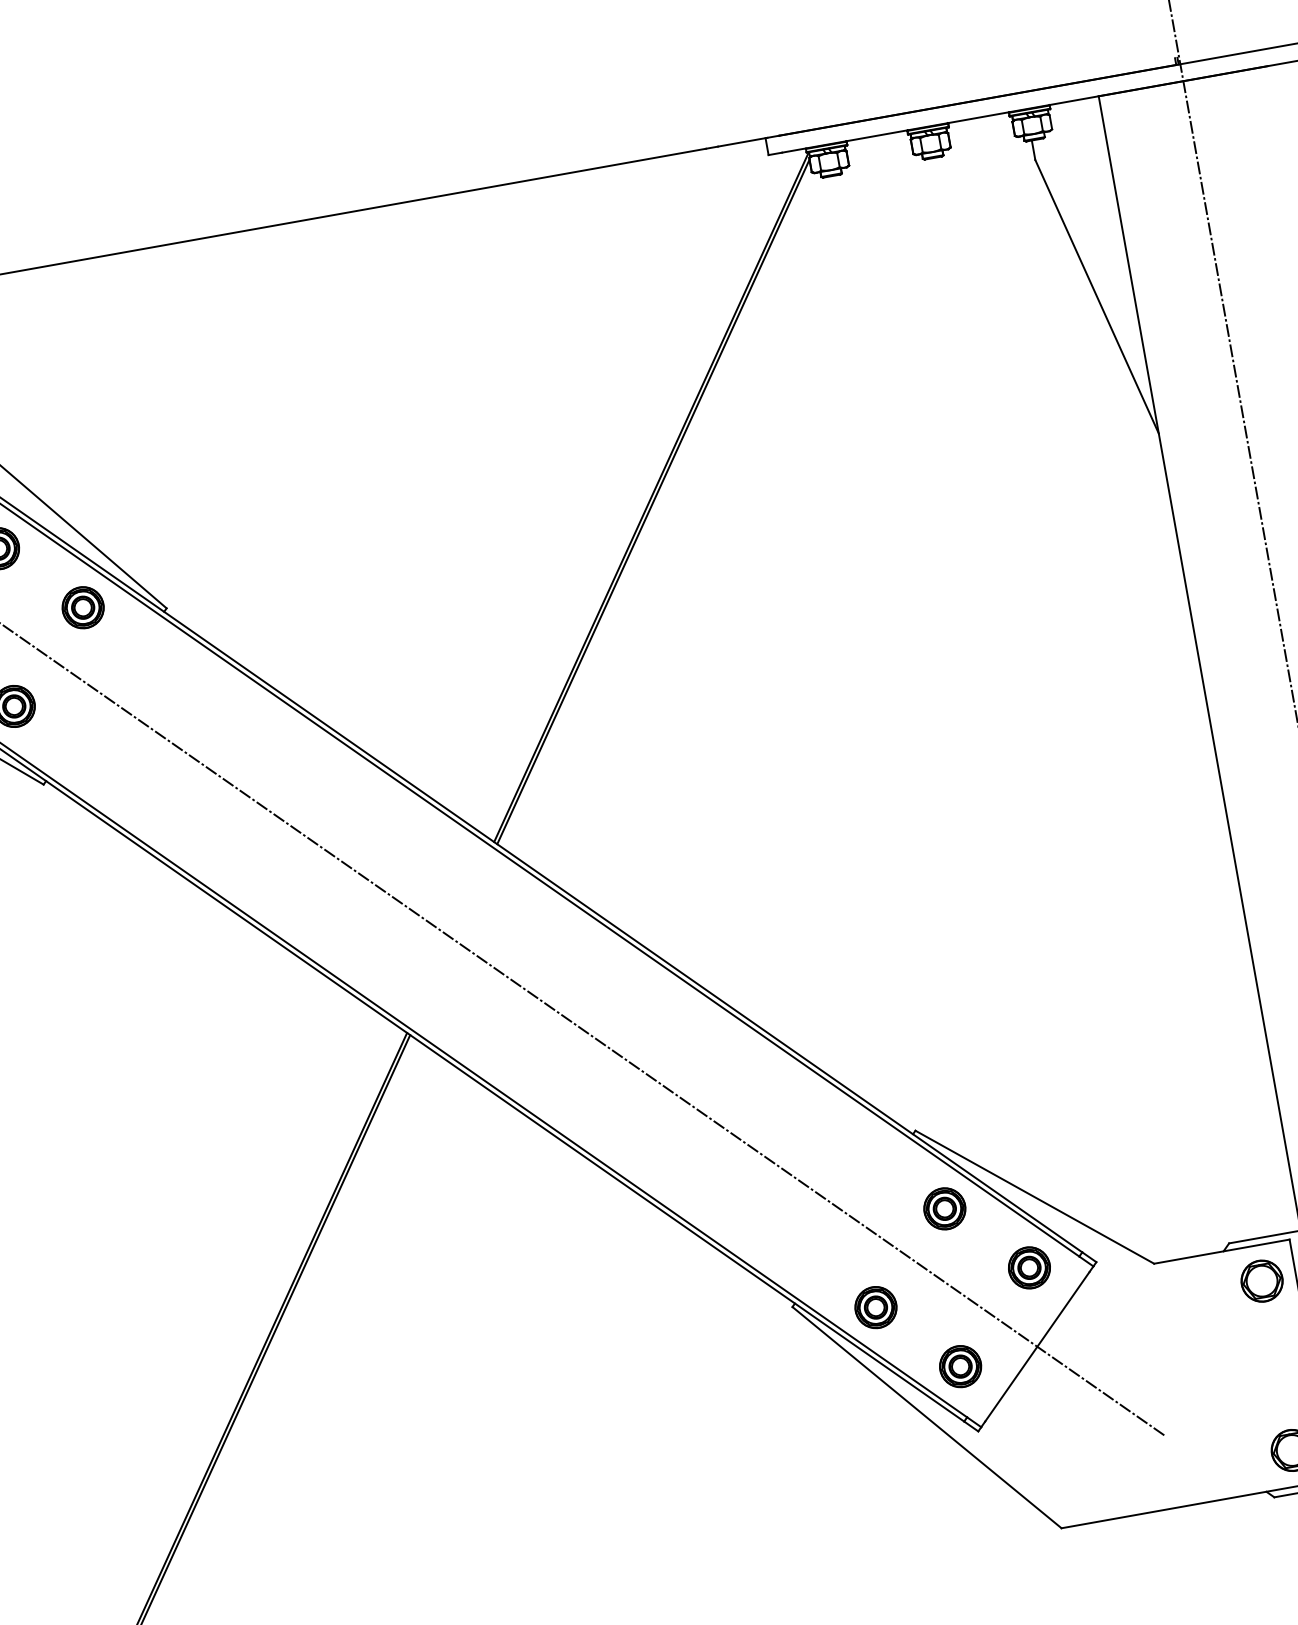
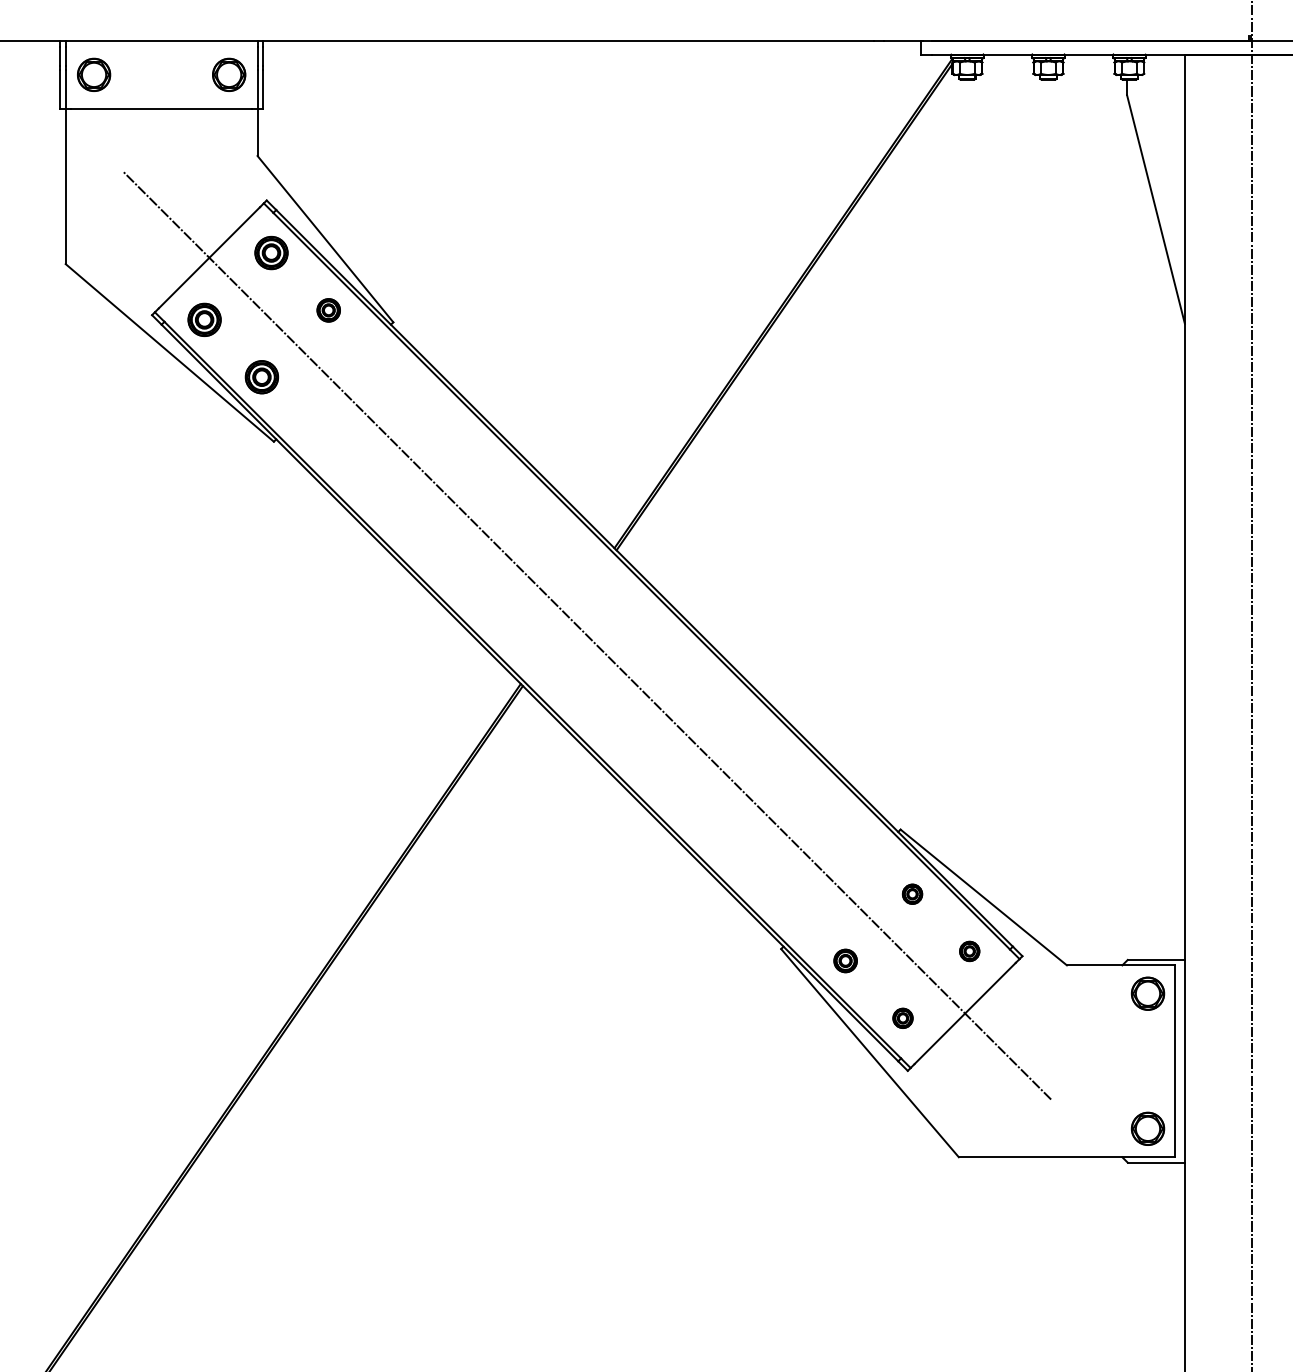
part: (82, 607) -> (328, 310), size x0.7
part: (944, 1209) -> (912, 894), size x0.6
part: (1028, 1268) -> (969, 951), size x0.6
part: (875, 1307) -> (845, 960), size x0.7
part: (959, 1366) -> (902, 1018), size x0.6

